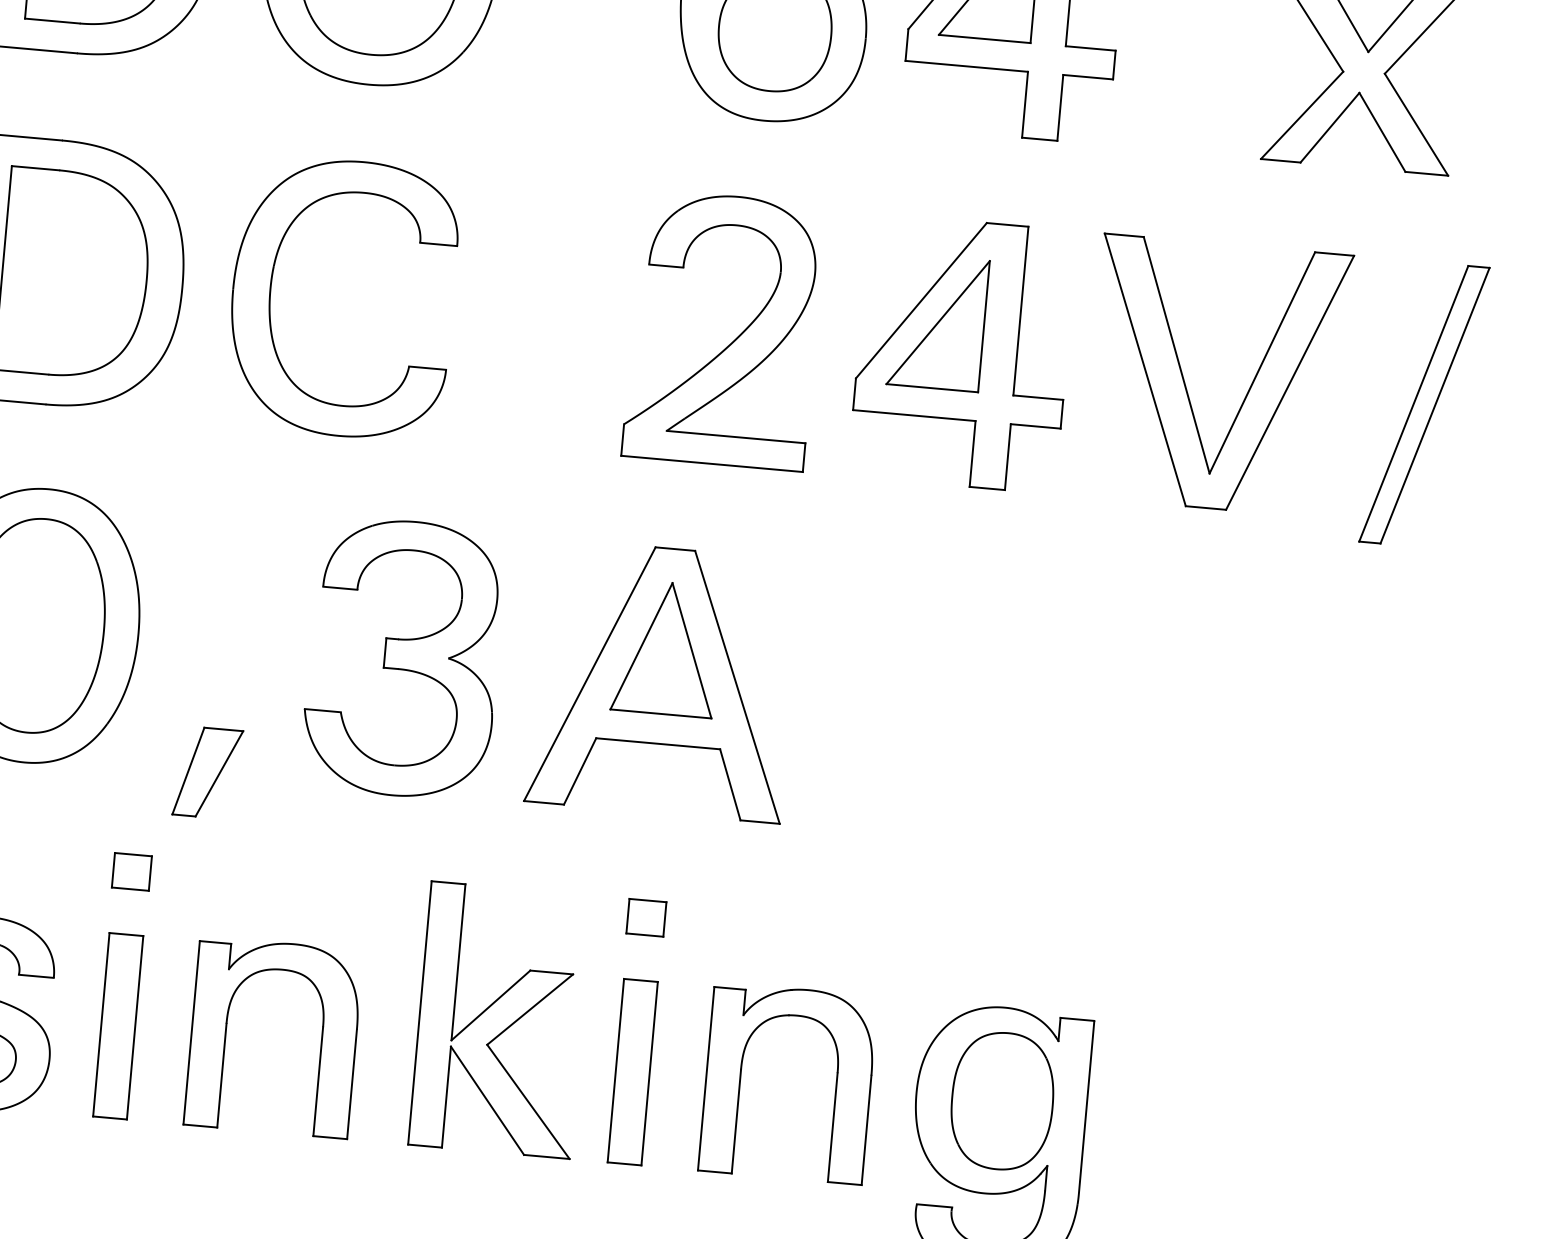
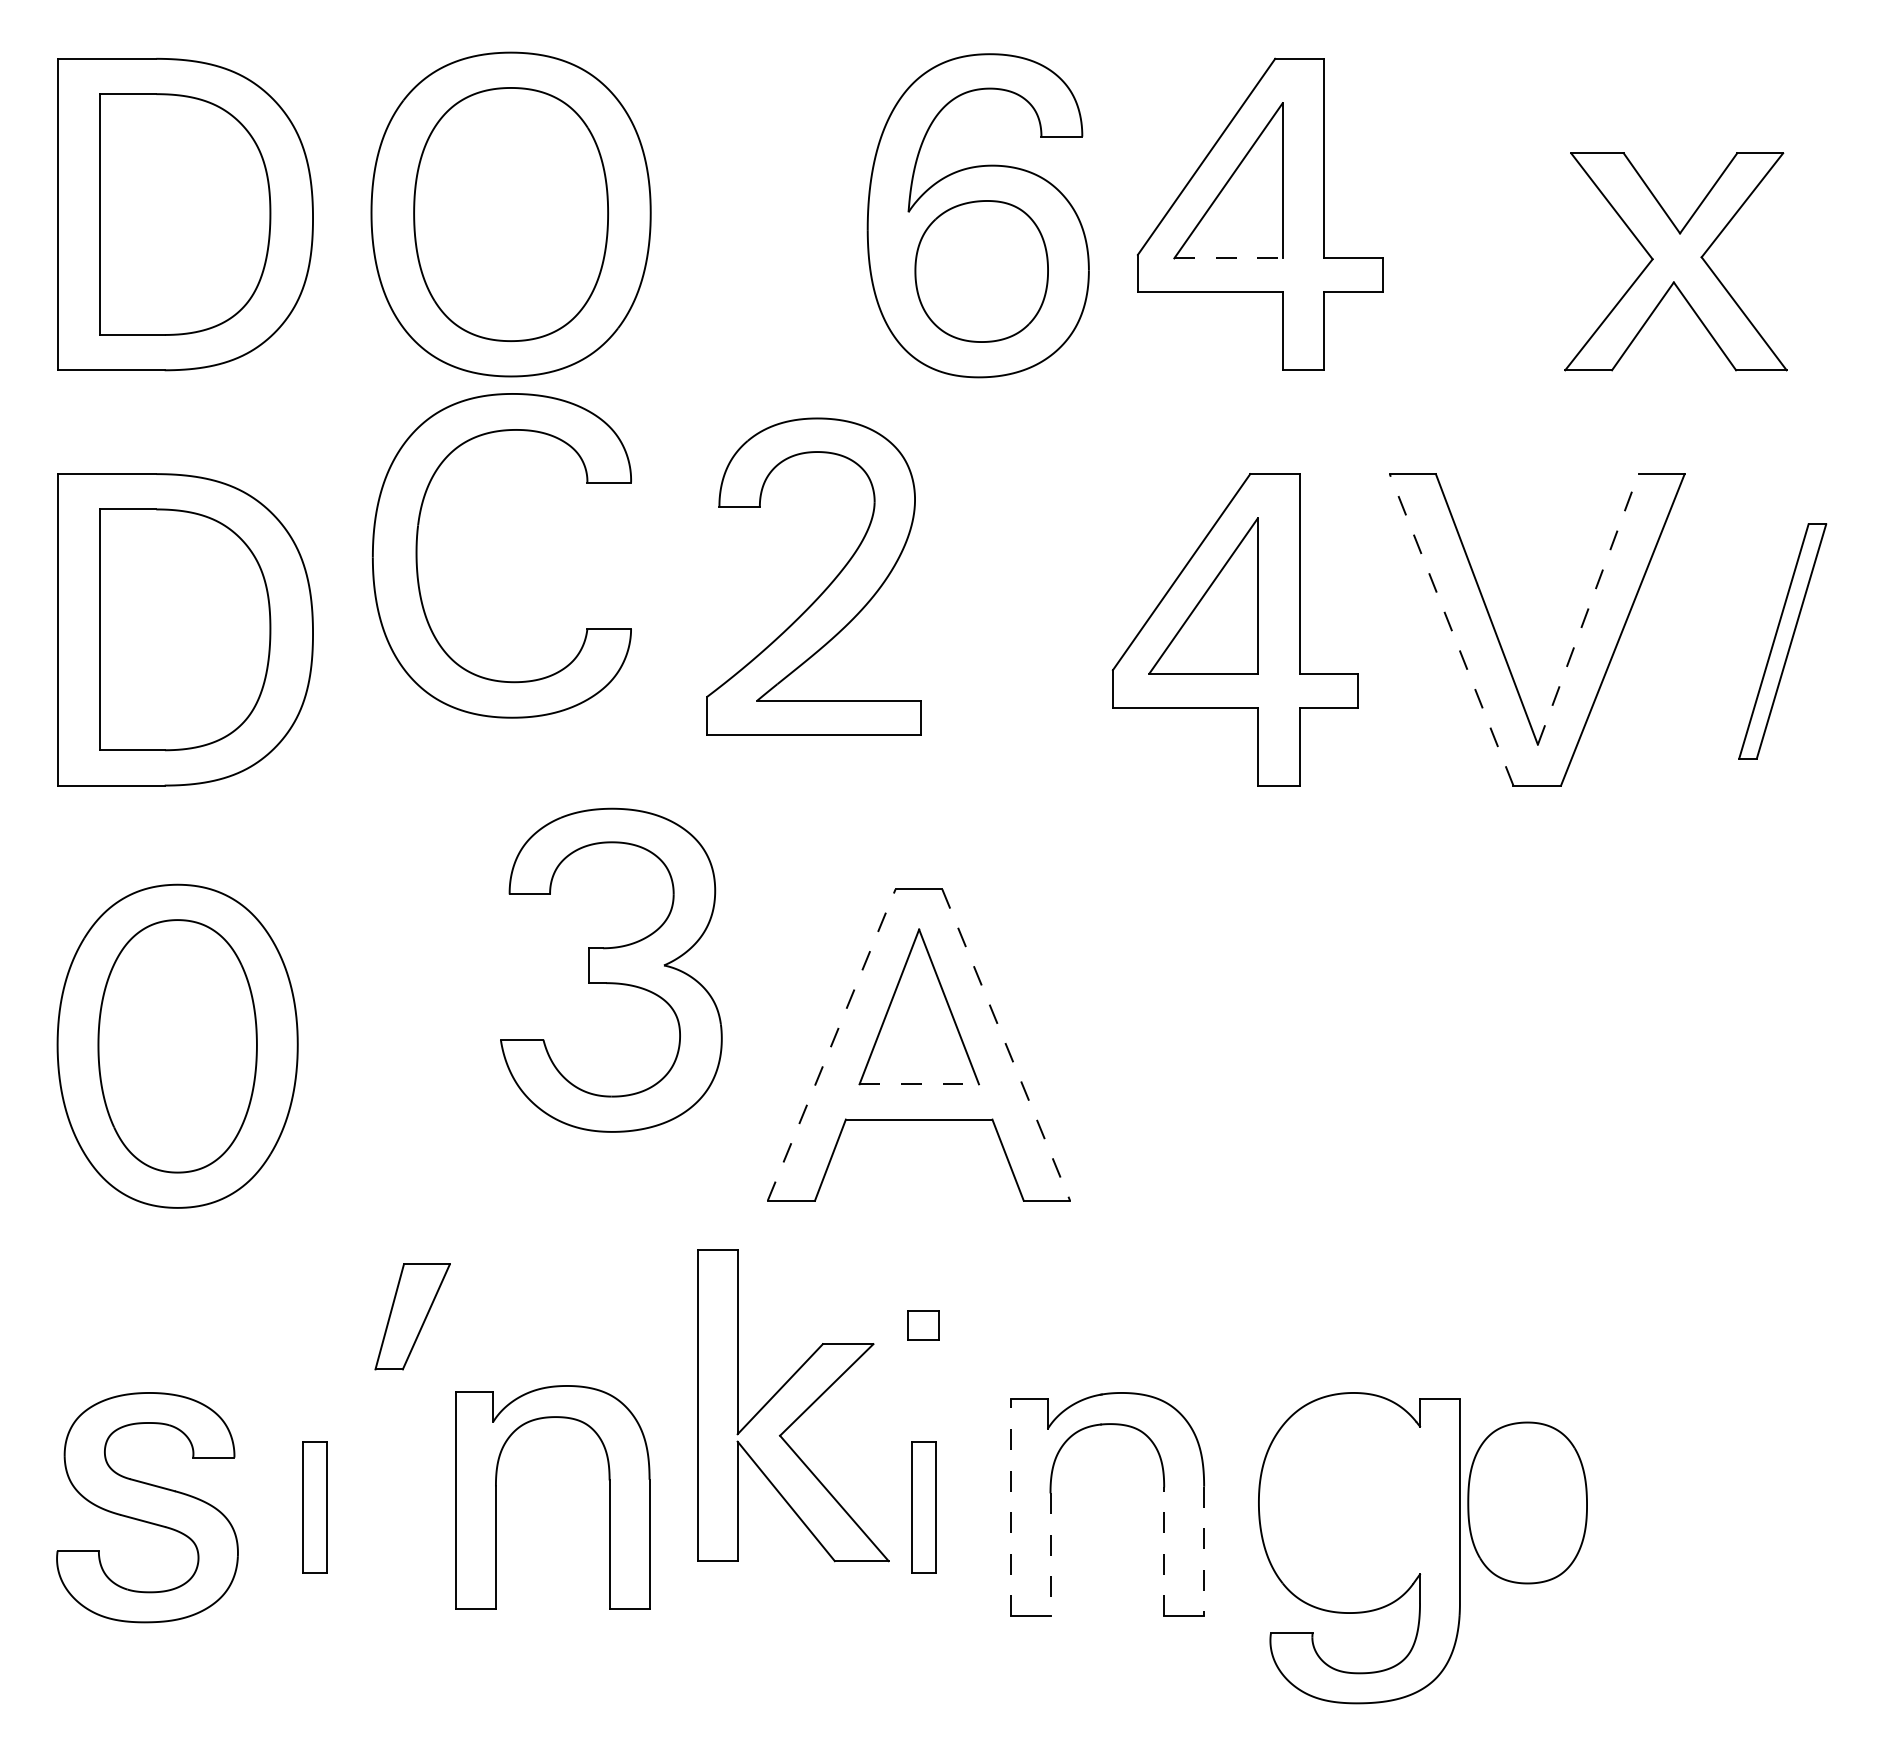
line: (985, 39) -> (1229, 258), solid -> dashed
part: (271, 291) -> (417, 555), moved
part: (732, 341) -> (825, 588), moved
line: (1262, 362) -> (1588, 608), solid -> dashed
line: (1145, 369) -> (1451, 629), solid -> dashed
part: (1424, 404) -> (1782, 641), size x0.7
part: (403, 657) -> (611, 969), moved
line: (589, 673) -> (831, 1044), solid -> dashed
line: (737, 687) -> (1006, 1045), solid -> dashed
line: (661, 714) -> (919, 1084), solid -> dashed
part: (207, 772) -> (412, 1316), moved
part: (131, 872) -> (314, 1325), removed
part: (646, 918) -> (923, 1325), size x0.7
part: (500, 1020) -> (793, 1405), moved
part: (117, 1026) -> (314, 1507), size x0.6
part: (226, 1033) -> (496, 1497), moved
part: (632, 1072) -> (923, 1507), size x0.6
line: (706, 1078) -> (1010, 1507), solid -> dashed
part: (1002, 1100) -> (1527, 1502), moved
line: (736, 1122) -> (1050, 1555), solid -> dashed
line: (833, 1127) -> (1164, 1551), solid -> dashed
line: (866, 1130) -> (1204, 1551), solid -> dashed

